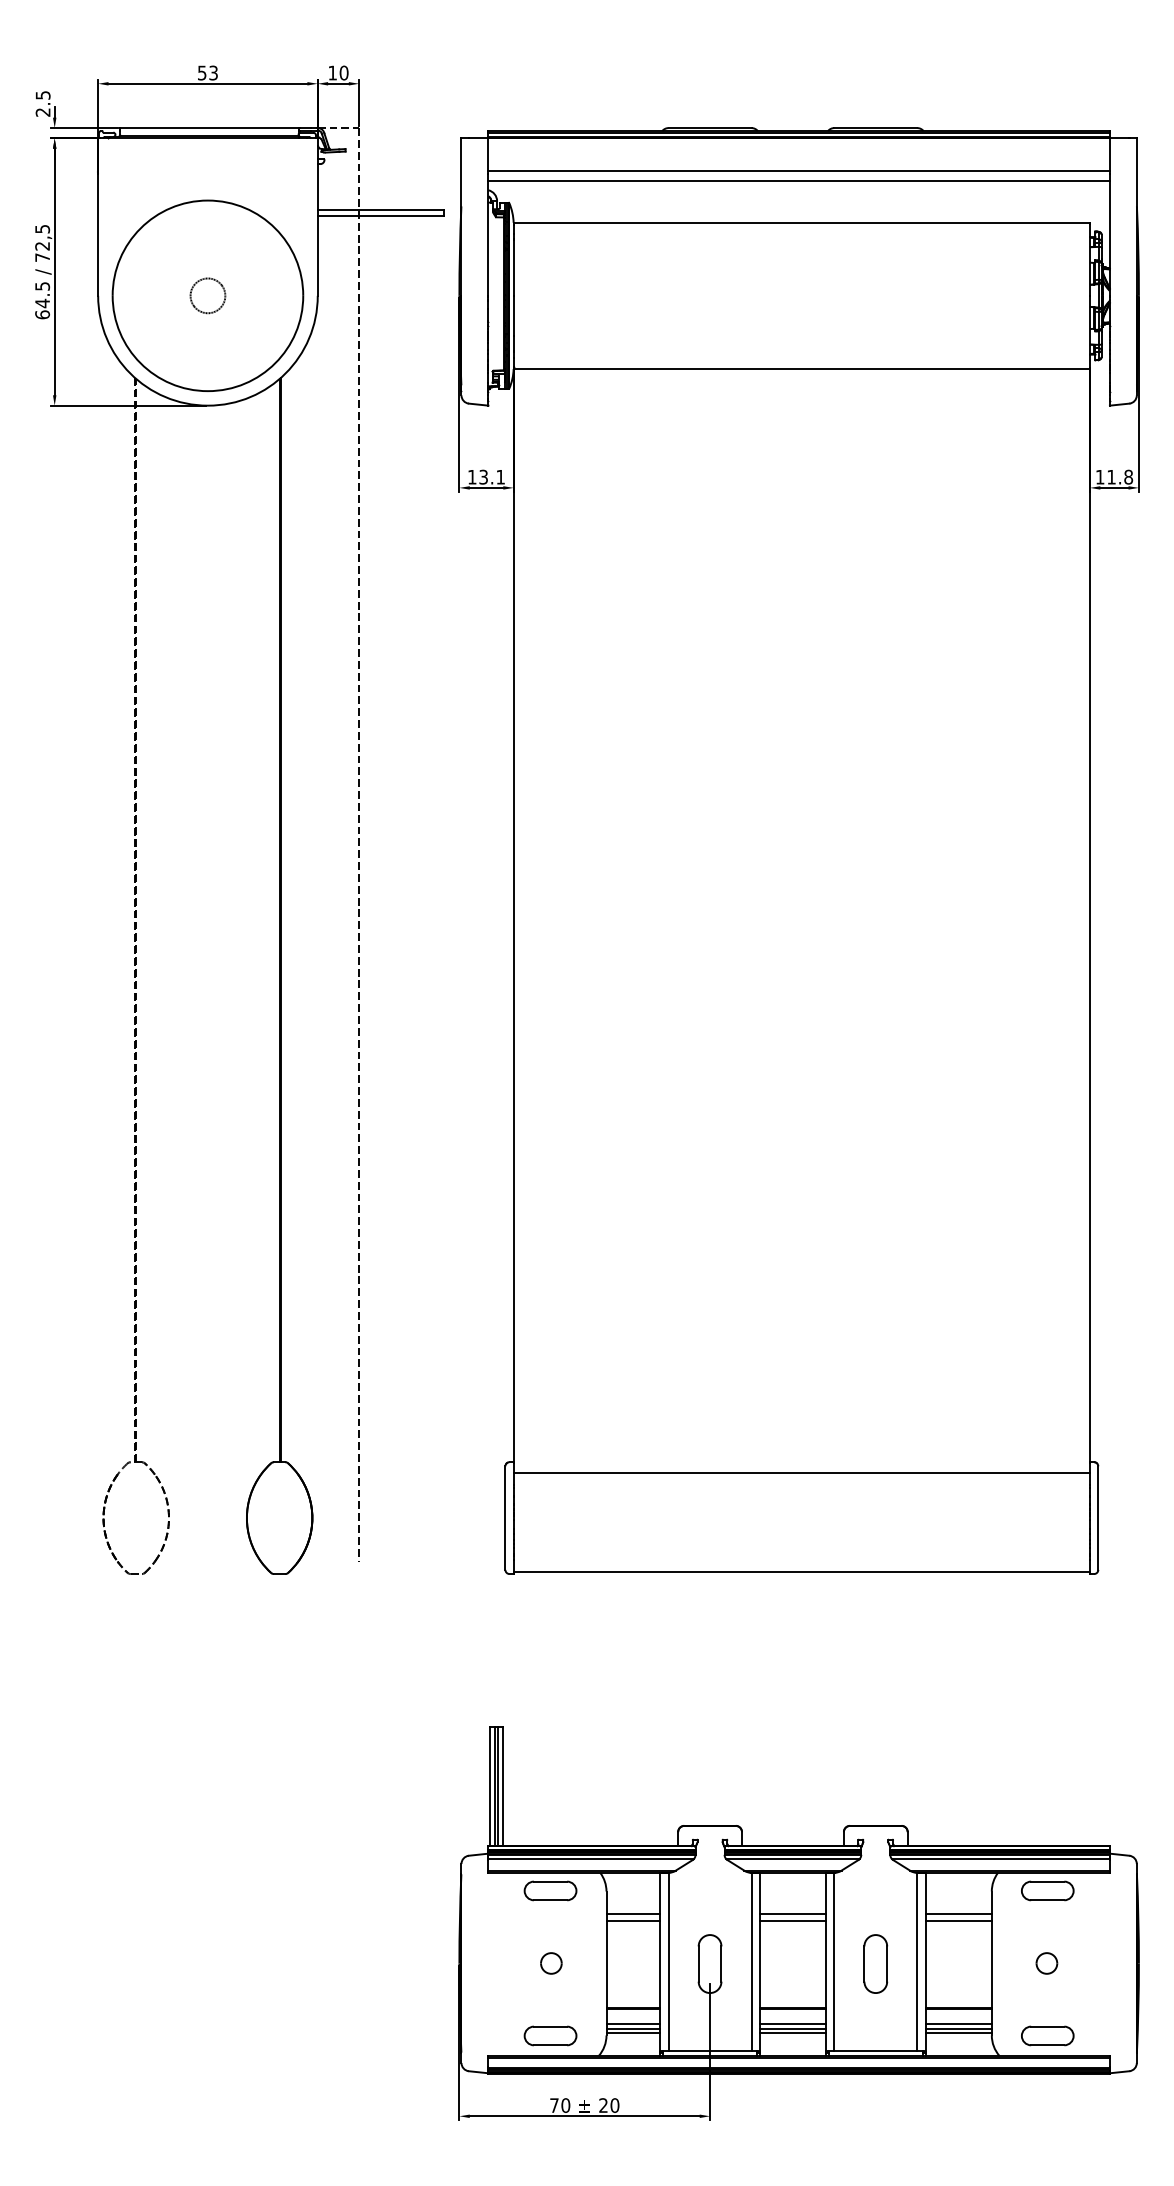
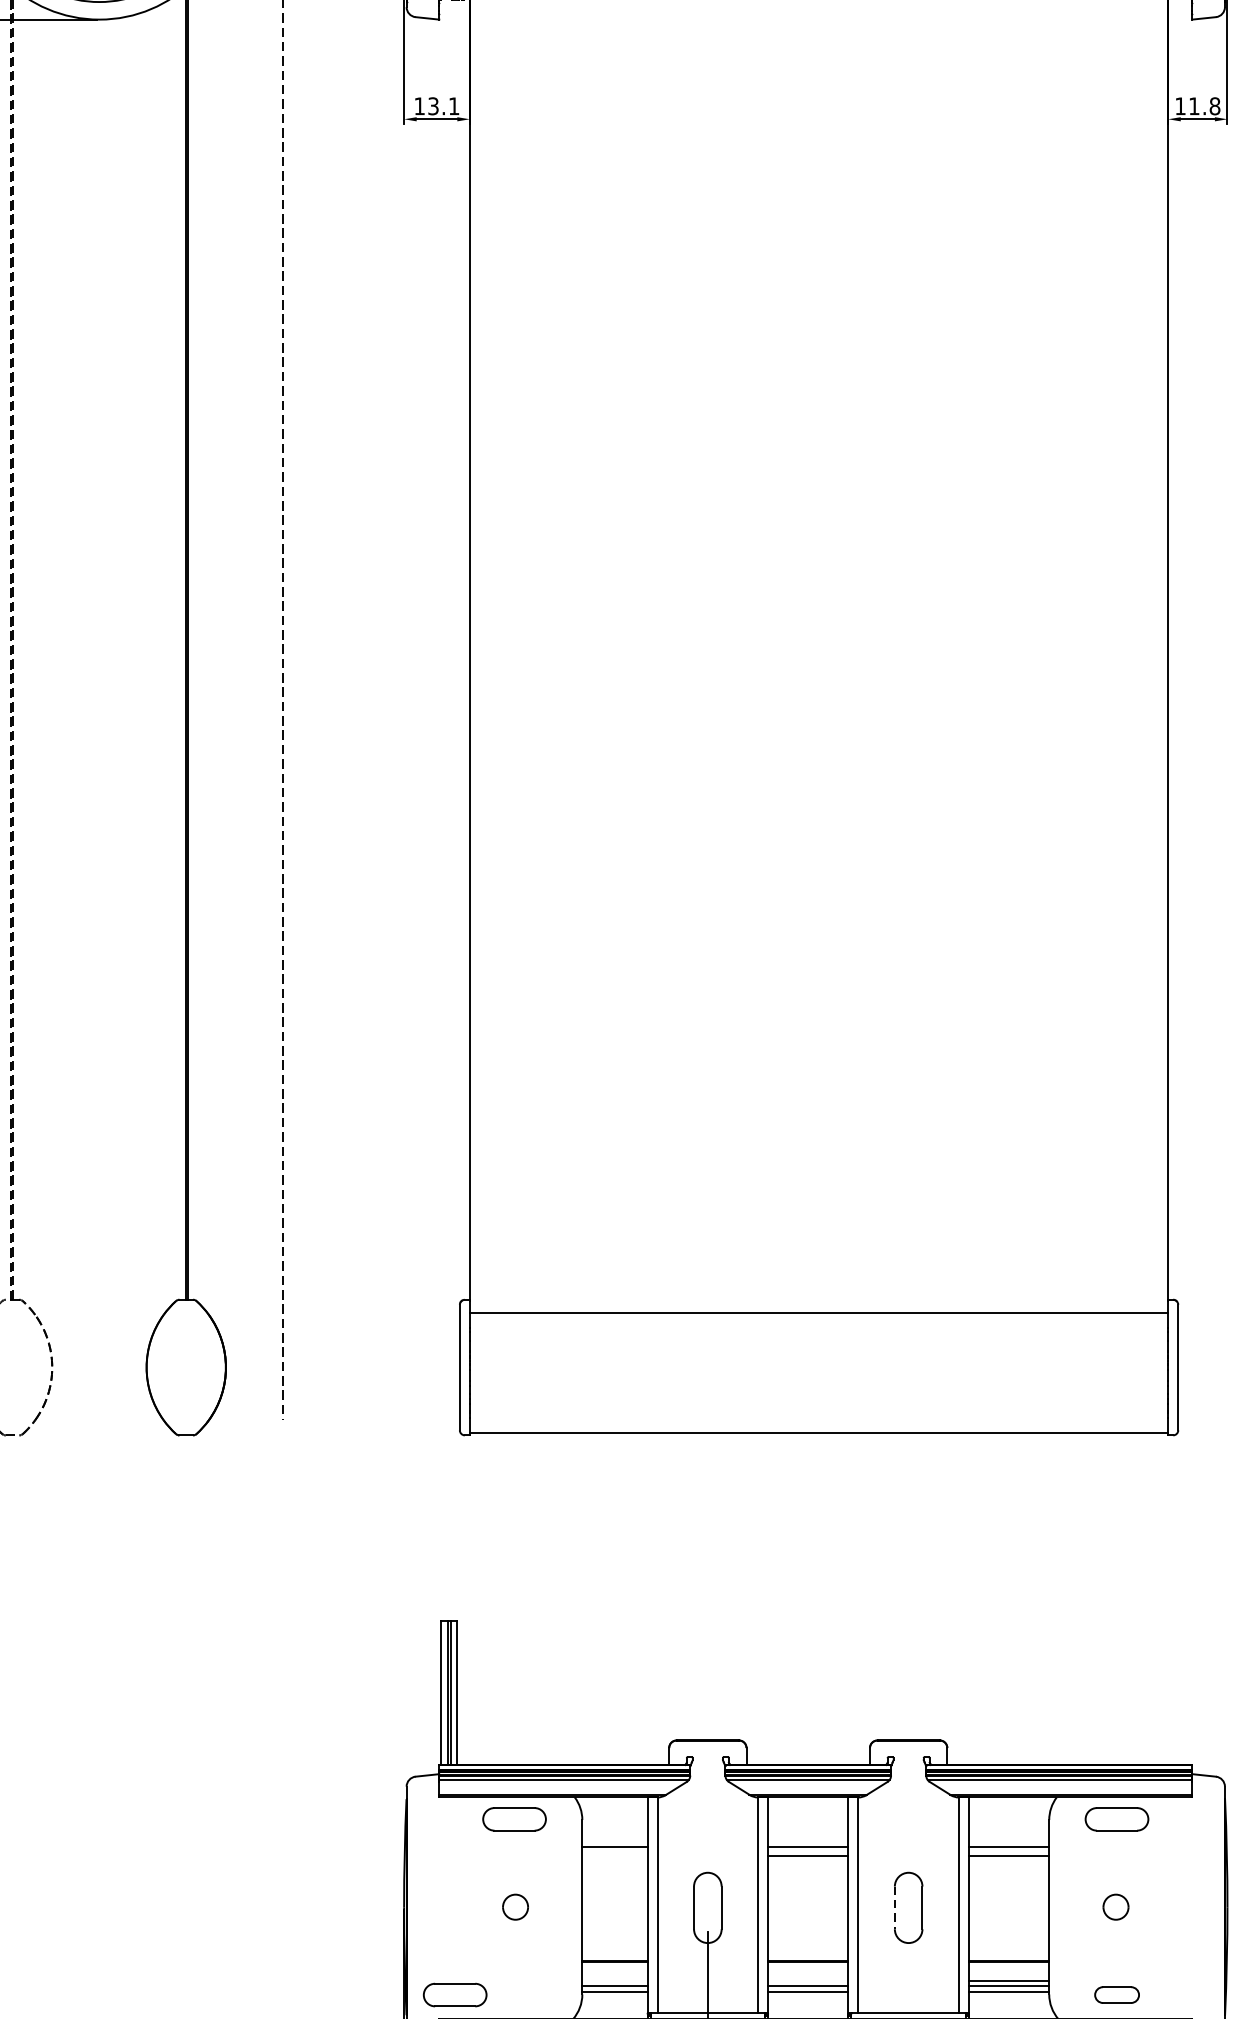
line: (633, 1921) -> (615, 1856), removed
line: (864, 1964) -> (894, 1908), solid -> dashed
line: (633, 2024) -> (615, 1981), removed
line: (792, 2024) -> (807, 1981), removed
part: (550, 2035) -> (455, 1994), moved
part: (1047, 2035) -> (1116, 1994), size x0.7

